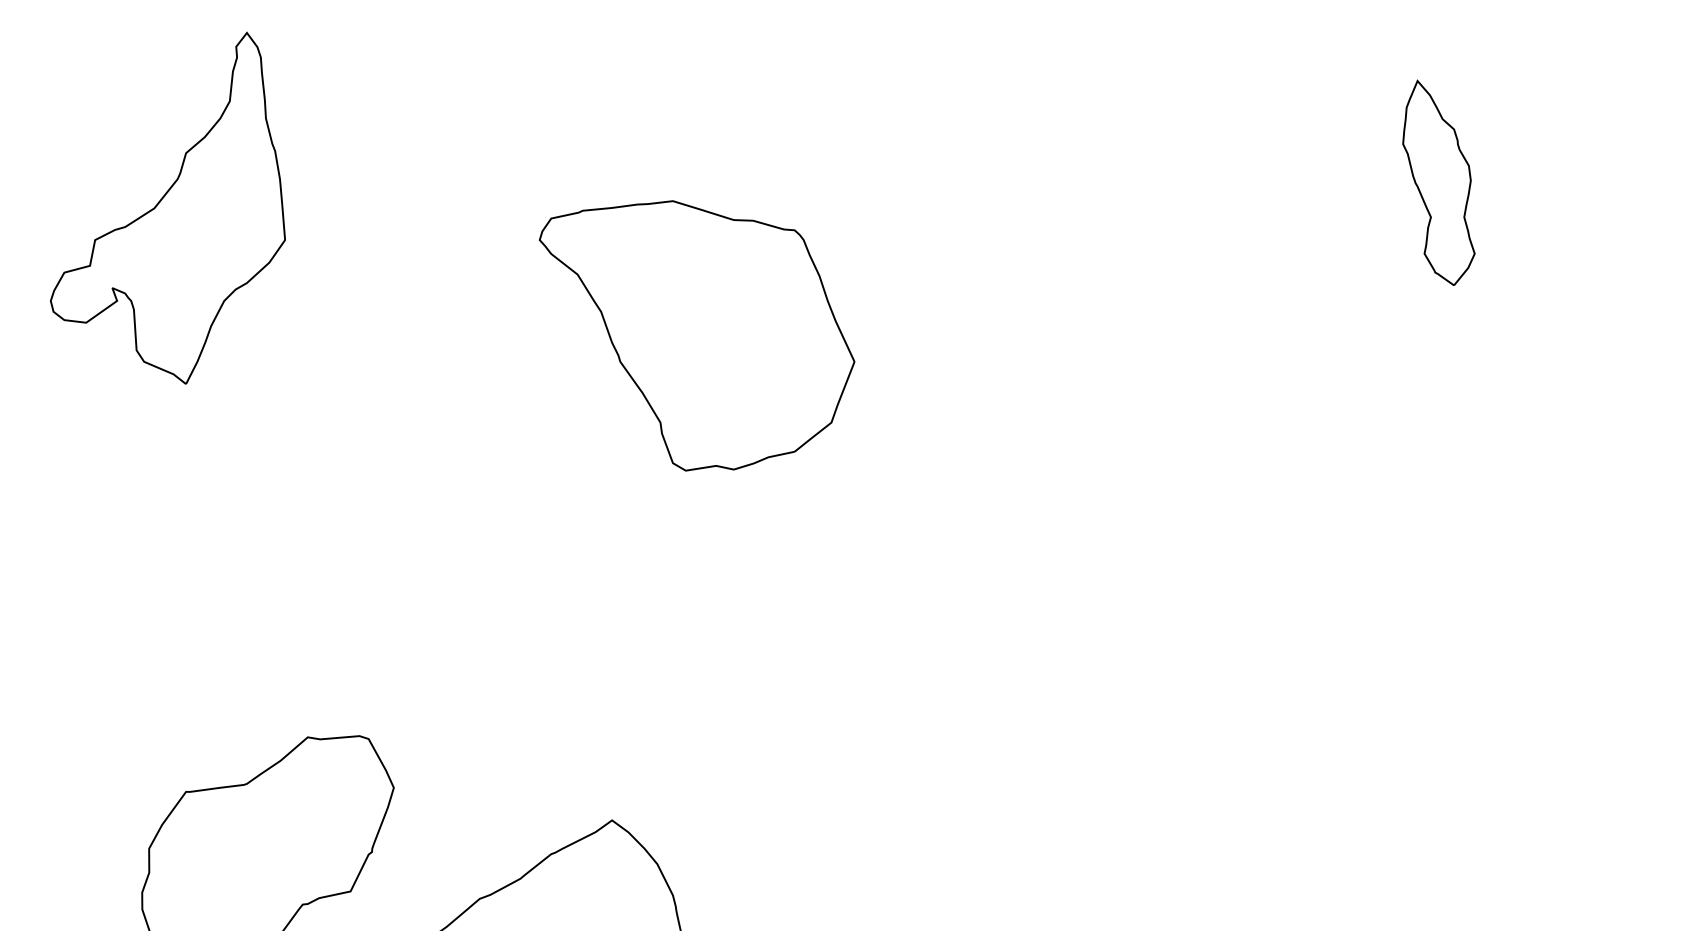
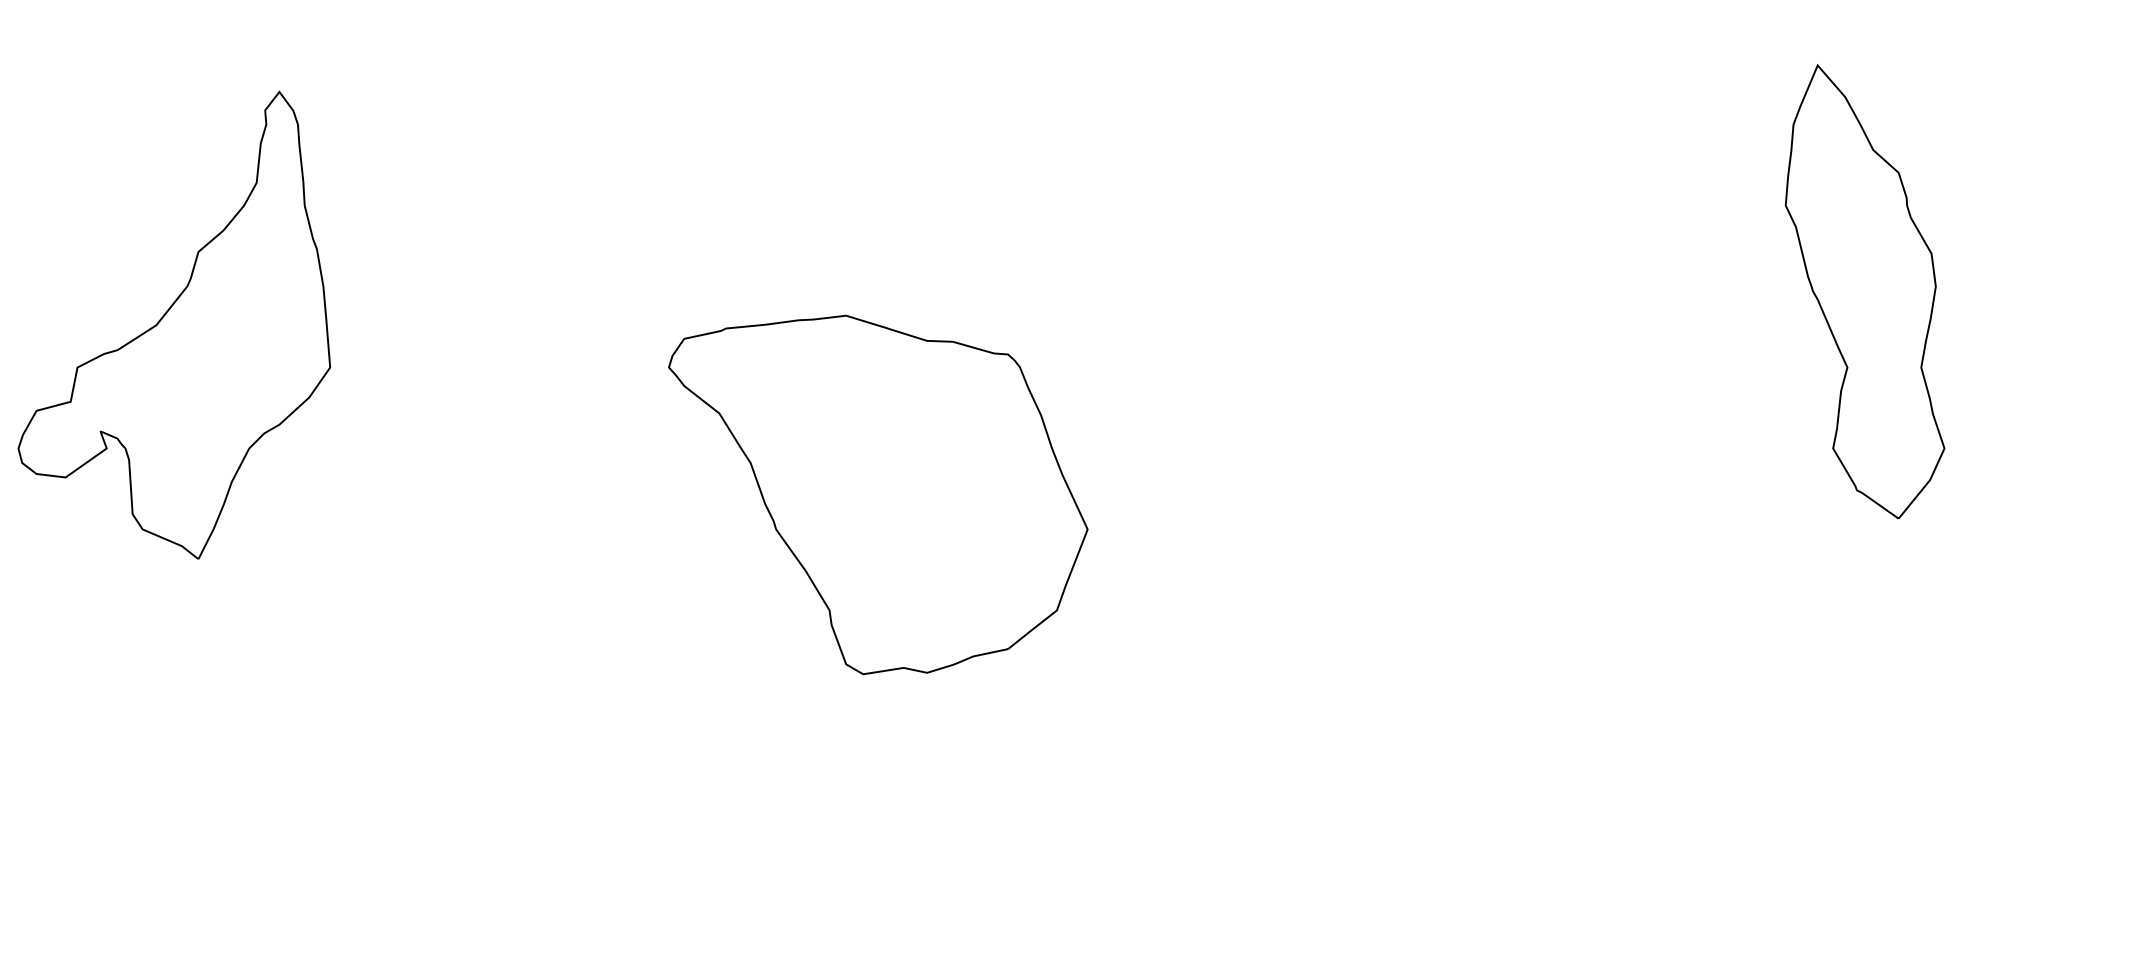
part: (1438, 182) -> (1864, 290), size x1.67

